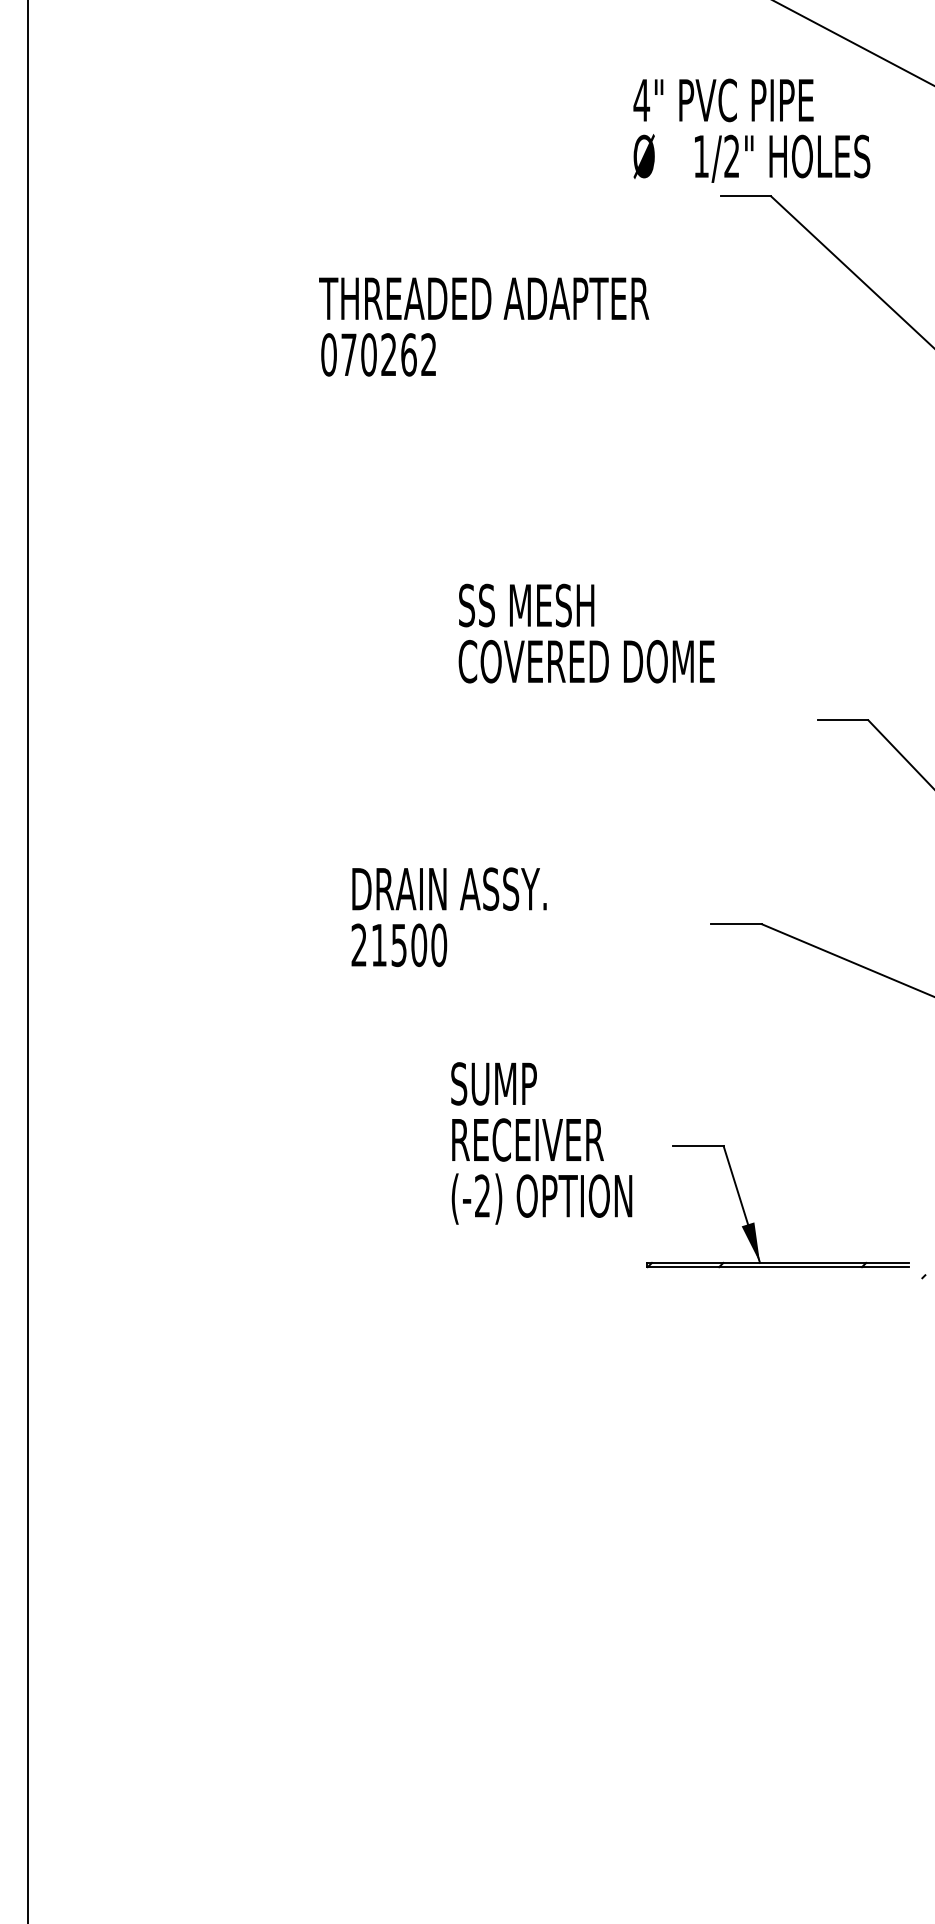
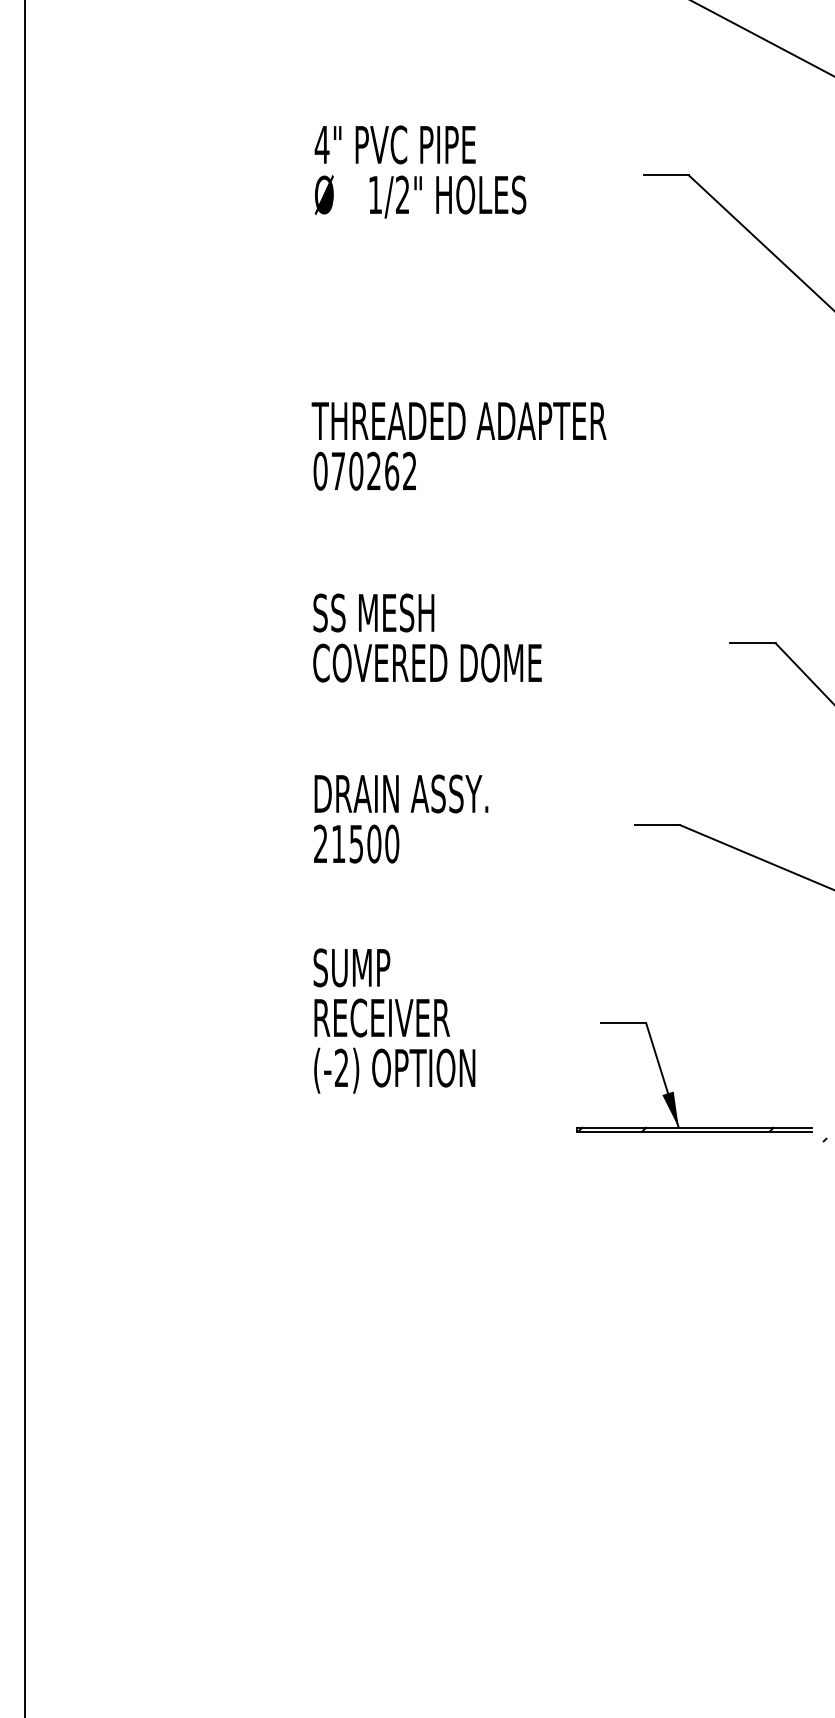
text: (751, 130) -> (420, 171), moved
text: (484, 326) -> (459, 445), moved
text: (586, 633) -> (427, 637), moved
text: (541, 1143) -> (394, 1021), moved

